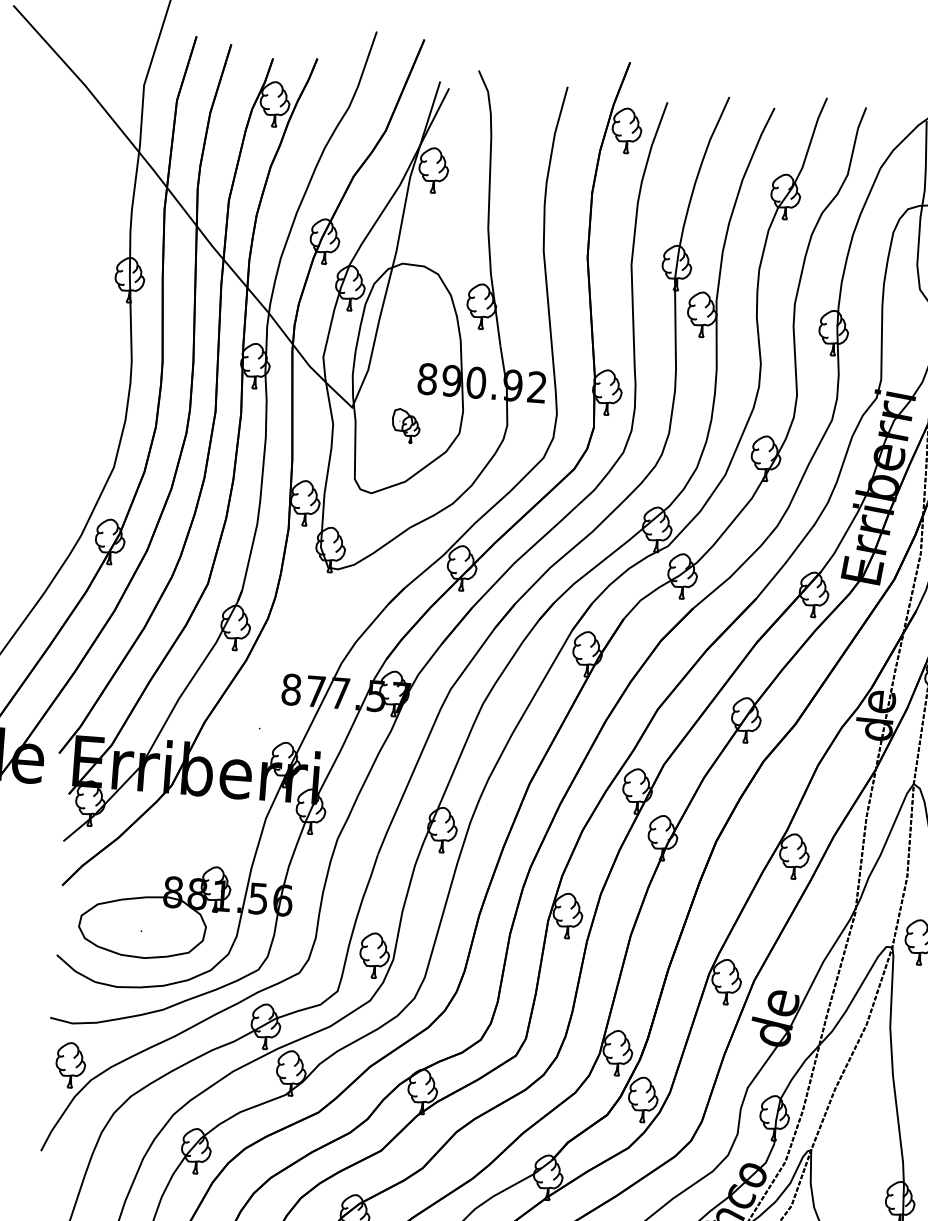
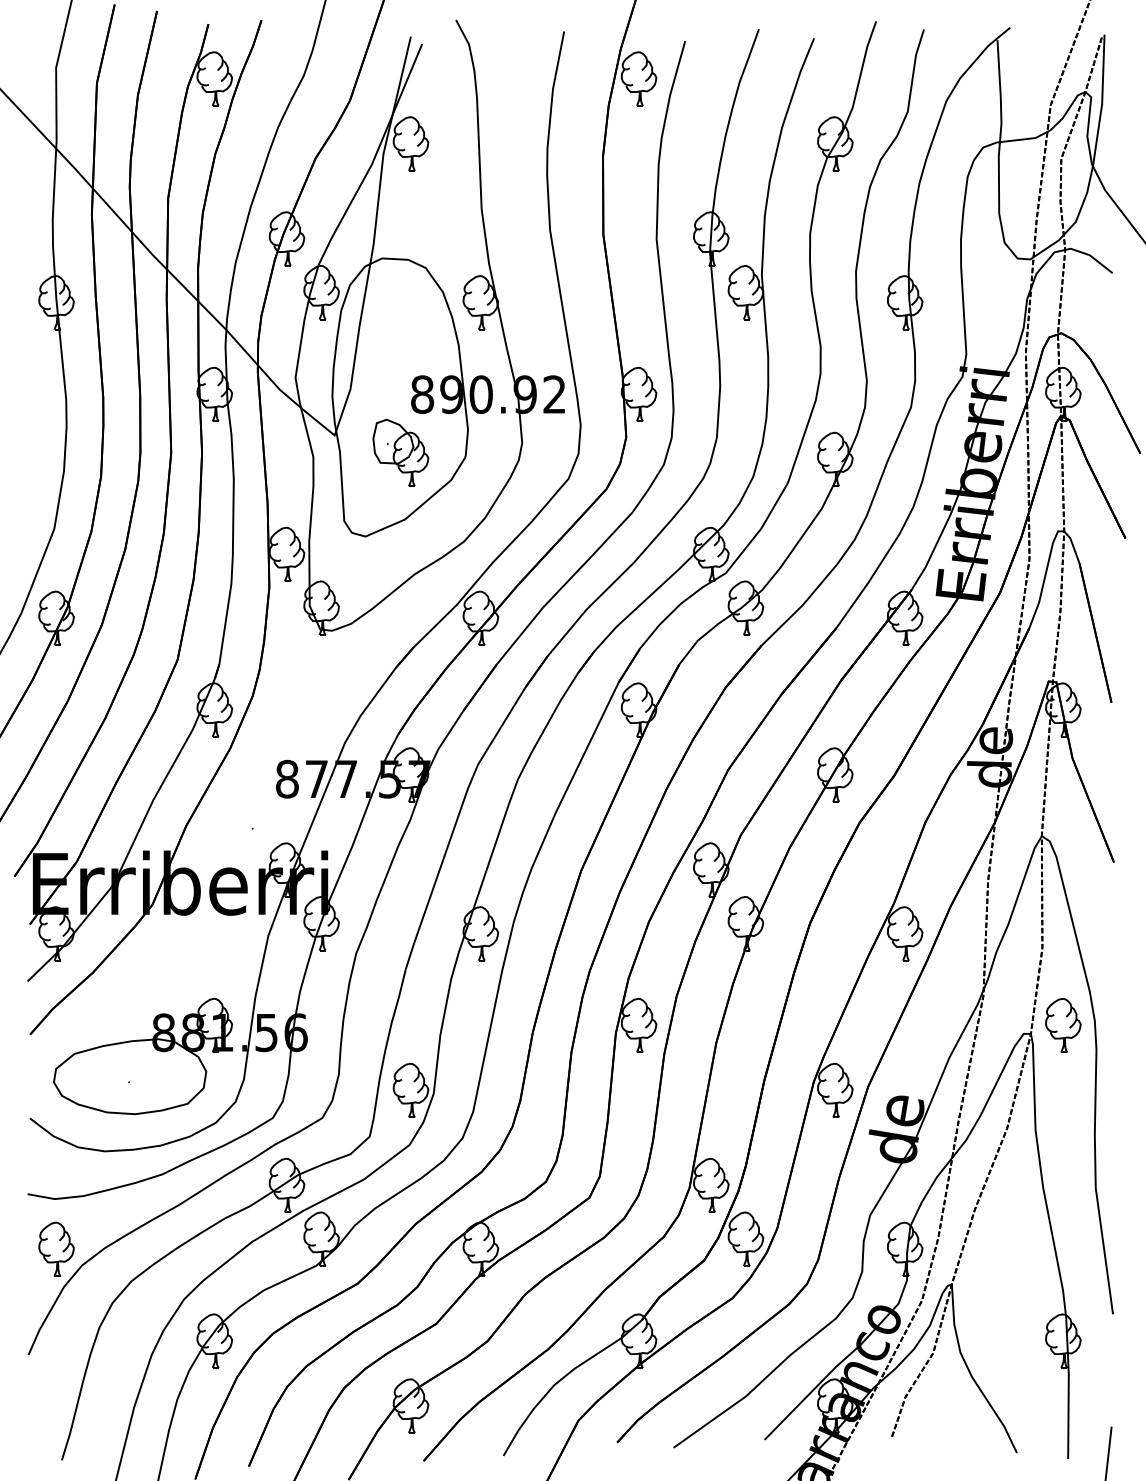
part: (405, 425) -> (400, 452), size x1.67

